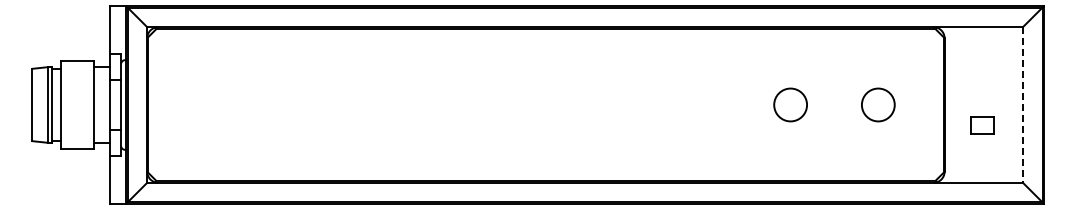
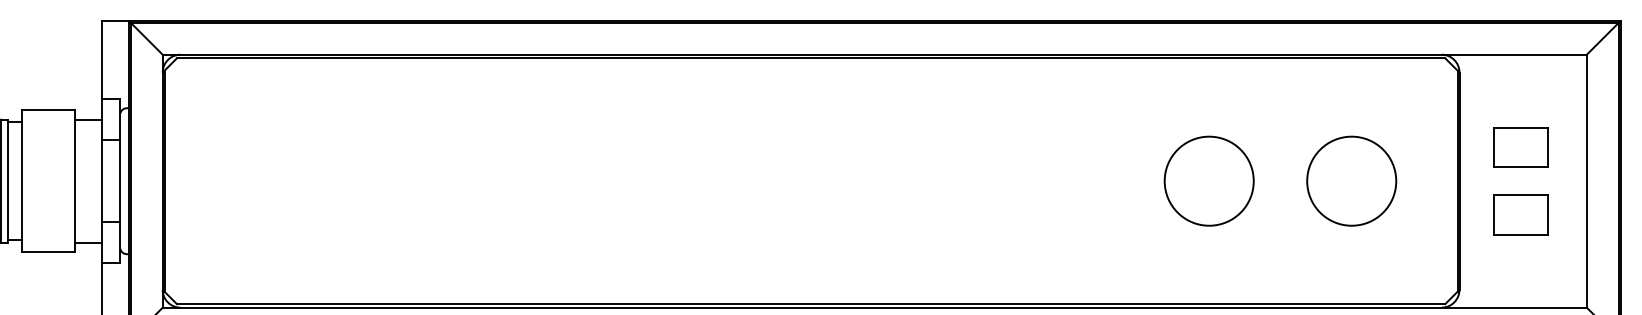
part: (982, 83) -> (1521, 146), added
circle: (790, 104) -> (1208, 180), size x1.67
circle: (877, 104) -> (1350, 180), size x1.67
line: (1022, 105) -> (1586, 182), dashed -> solid
part: (982, 125) -> (1521, 214), size x1.43

